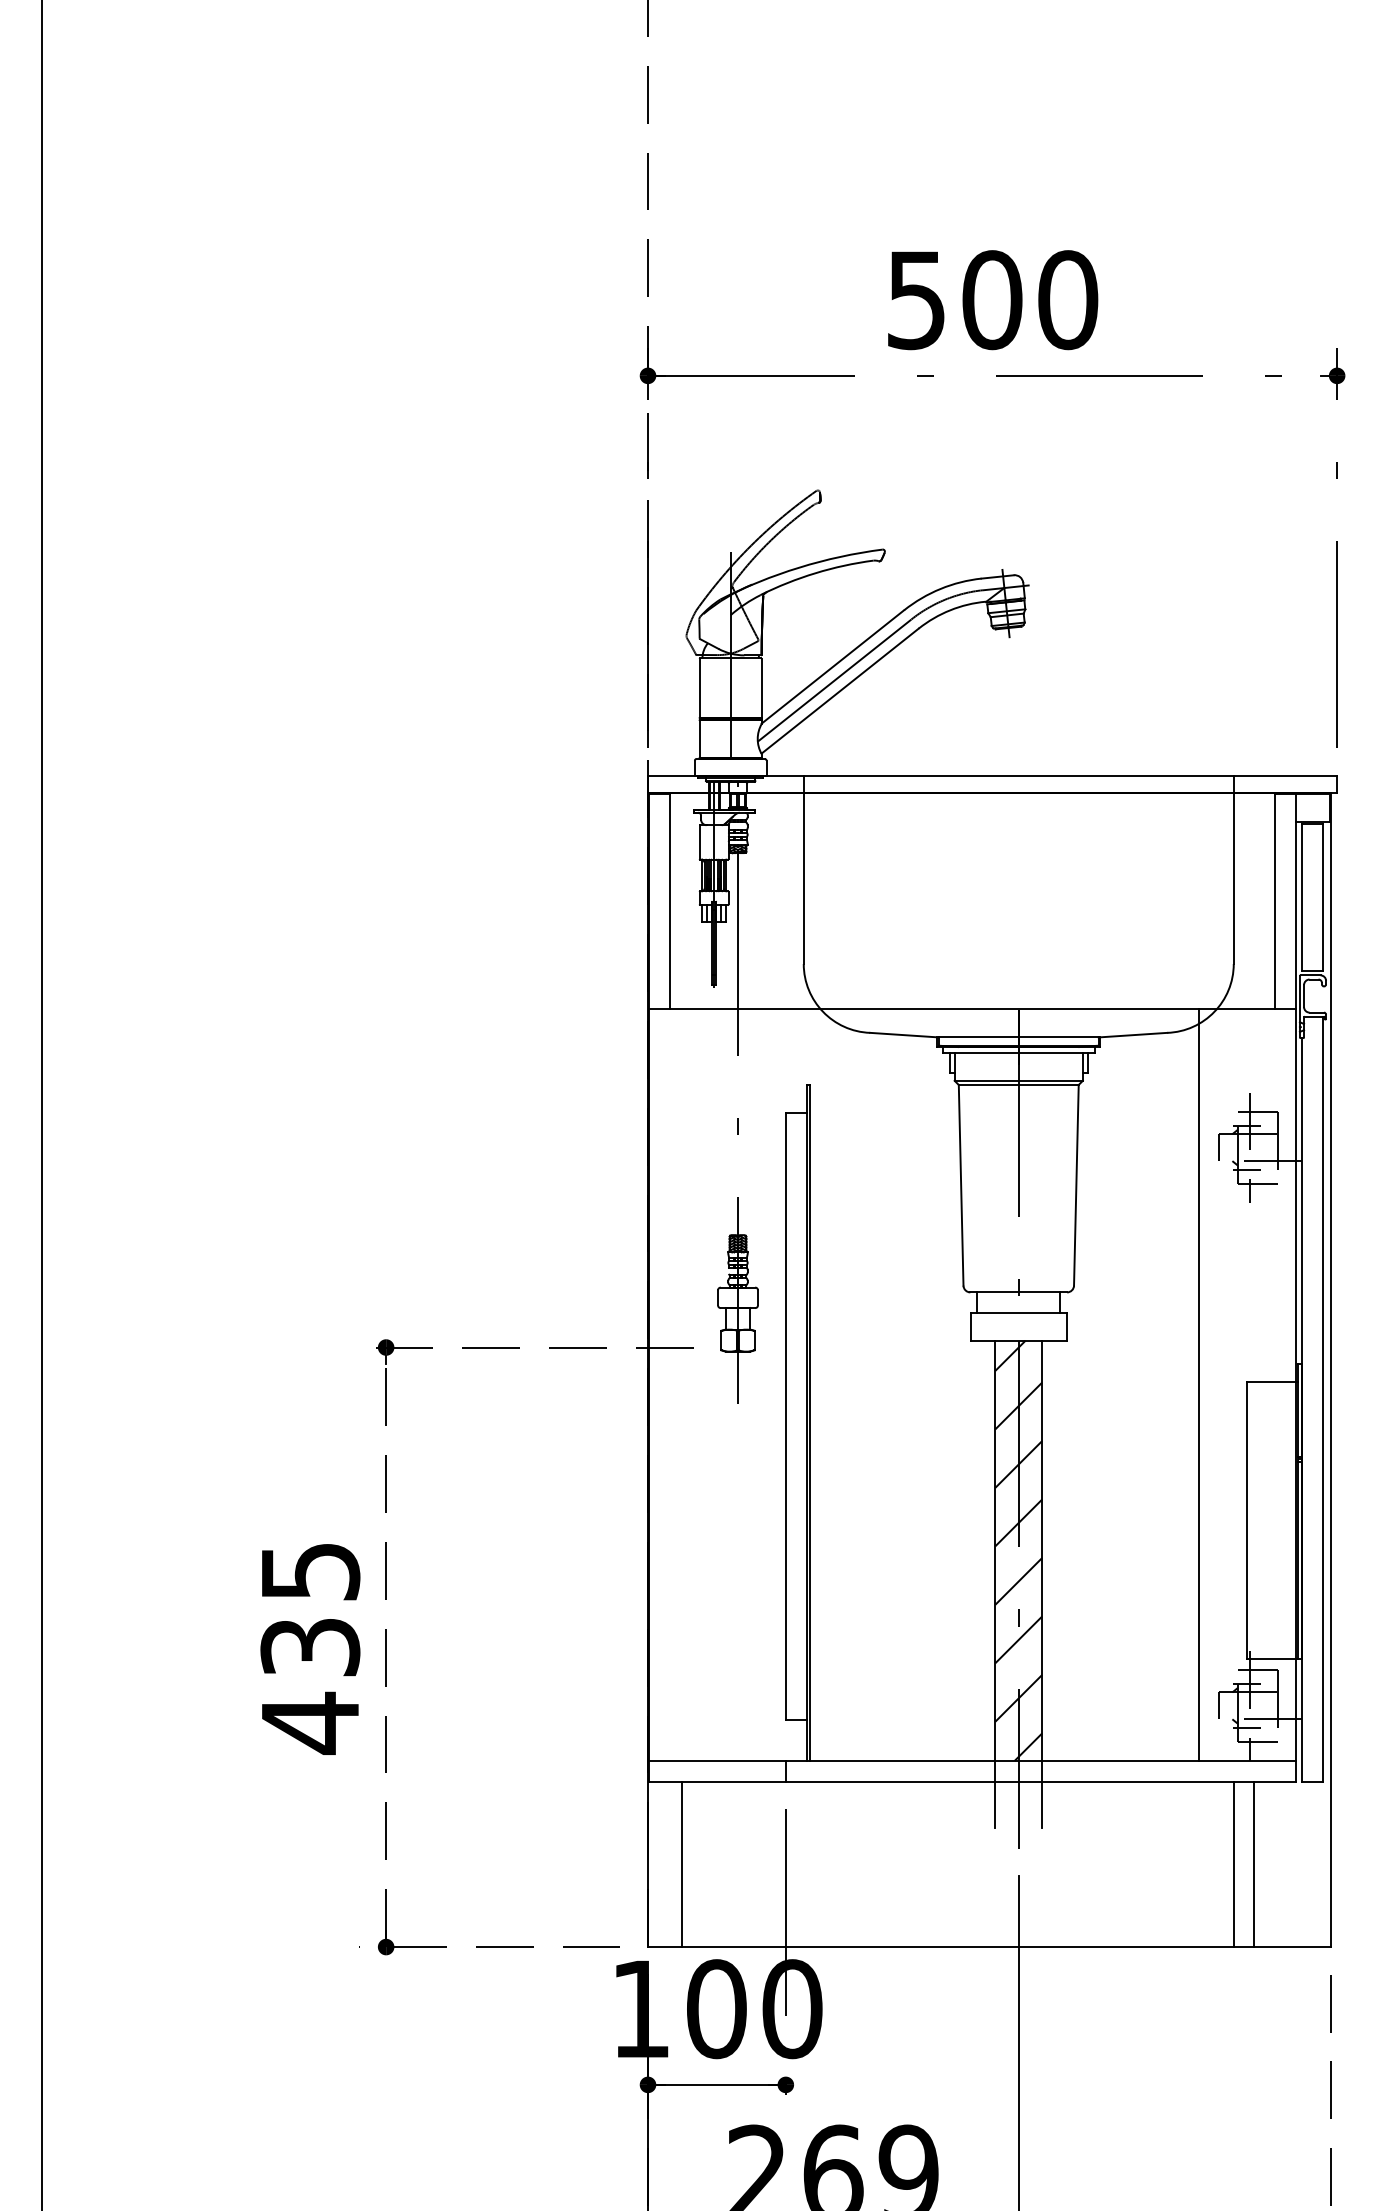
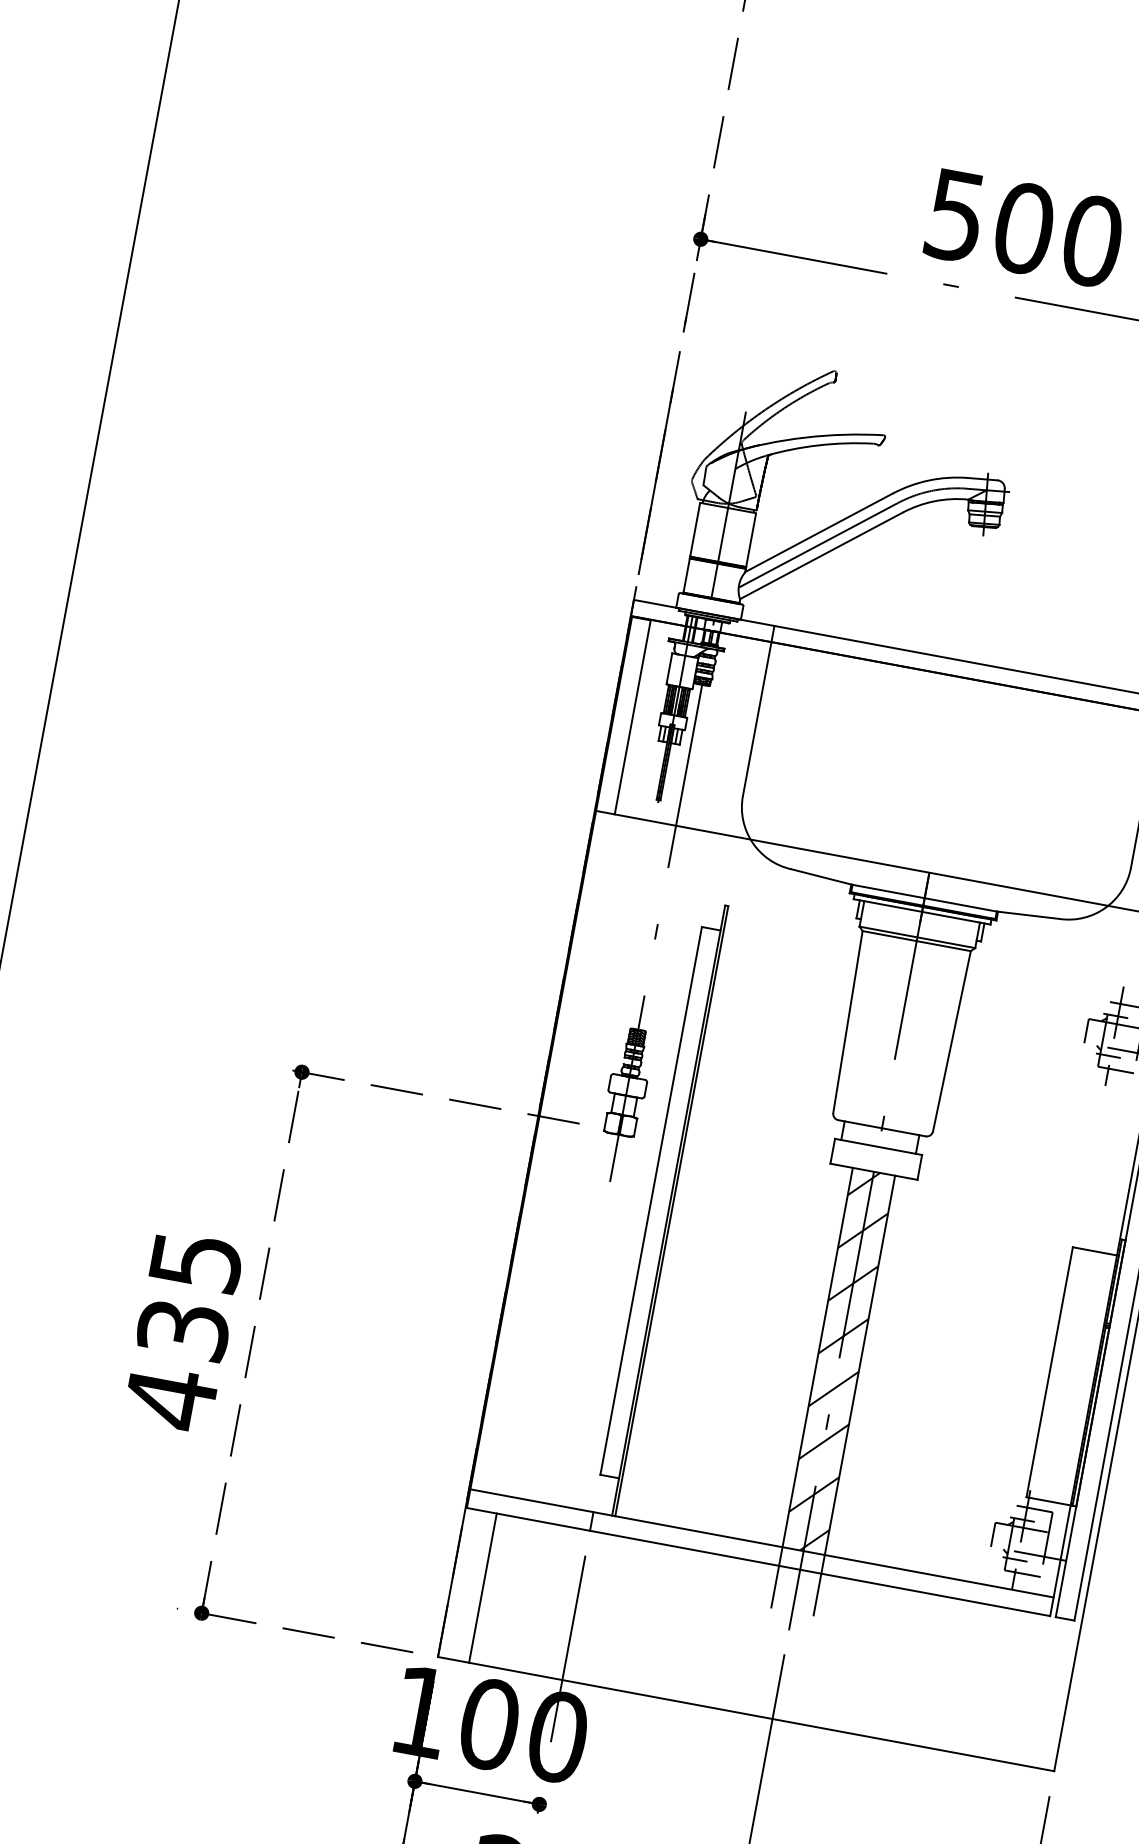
line: (1199, 1385) -> (1029, 1242), removed
line: (1233, 1864) -> (980, 1680), removed
line: (1254, 1864) -> (999, 1683), removed

